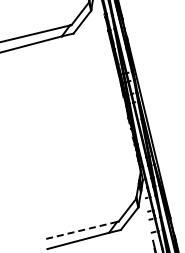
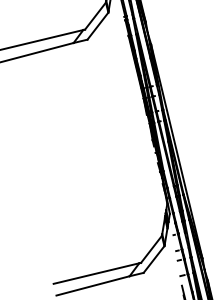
line: (80, 230) -> (95, 273), dashed -> solid

